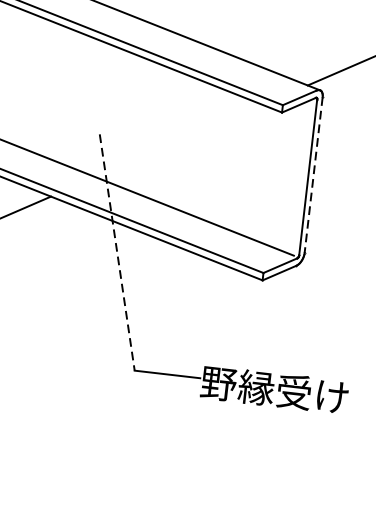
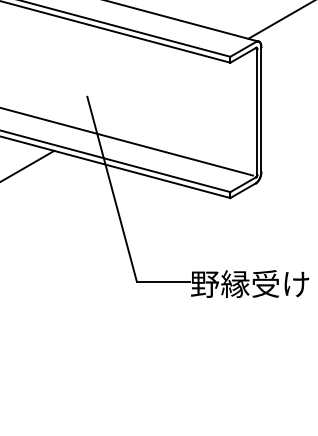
line: (313, 175) -> (261, 109), dashed -> solid
line: (117, 252) -> (112, 189), dashed -> solid

